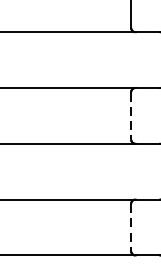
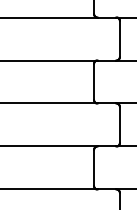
line: (131, 116) -> (94, 82), dashed -> solid
line: (131, 228) -> (94, 168), dashed -> solid

